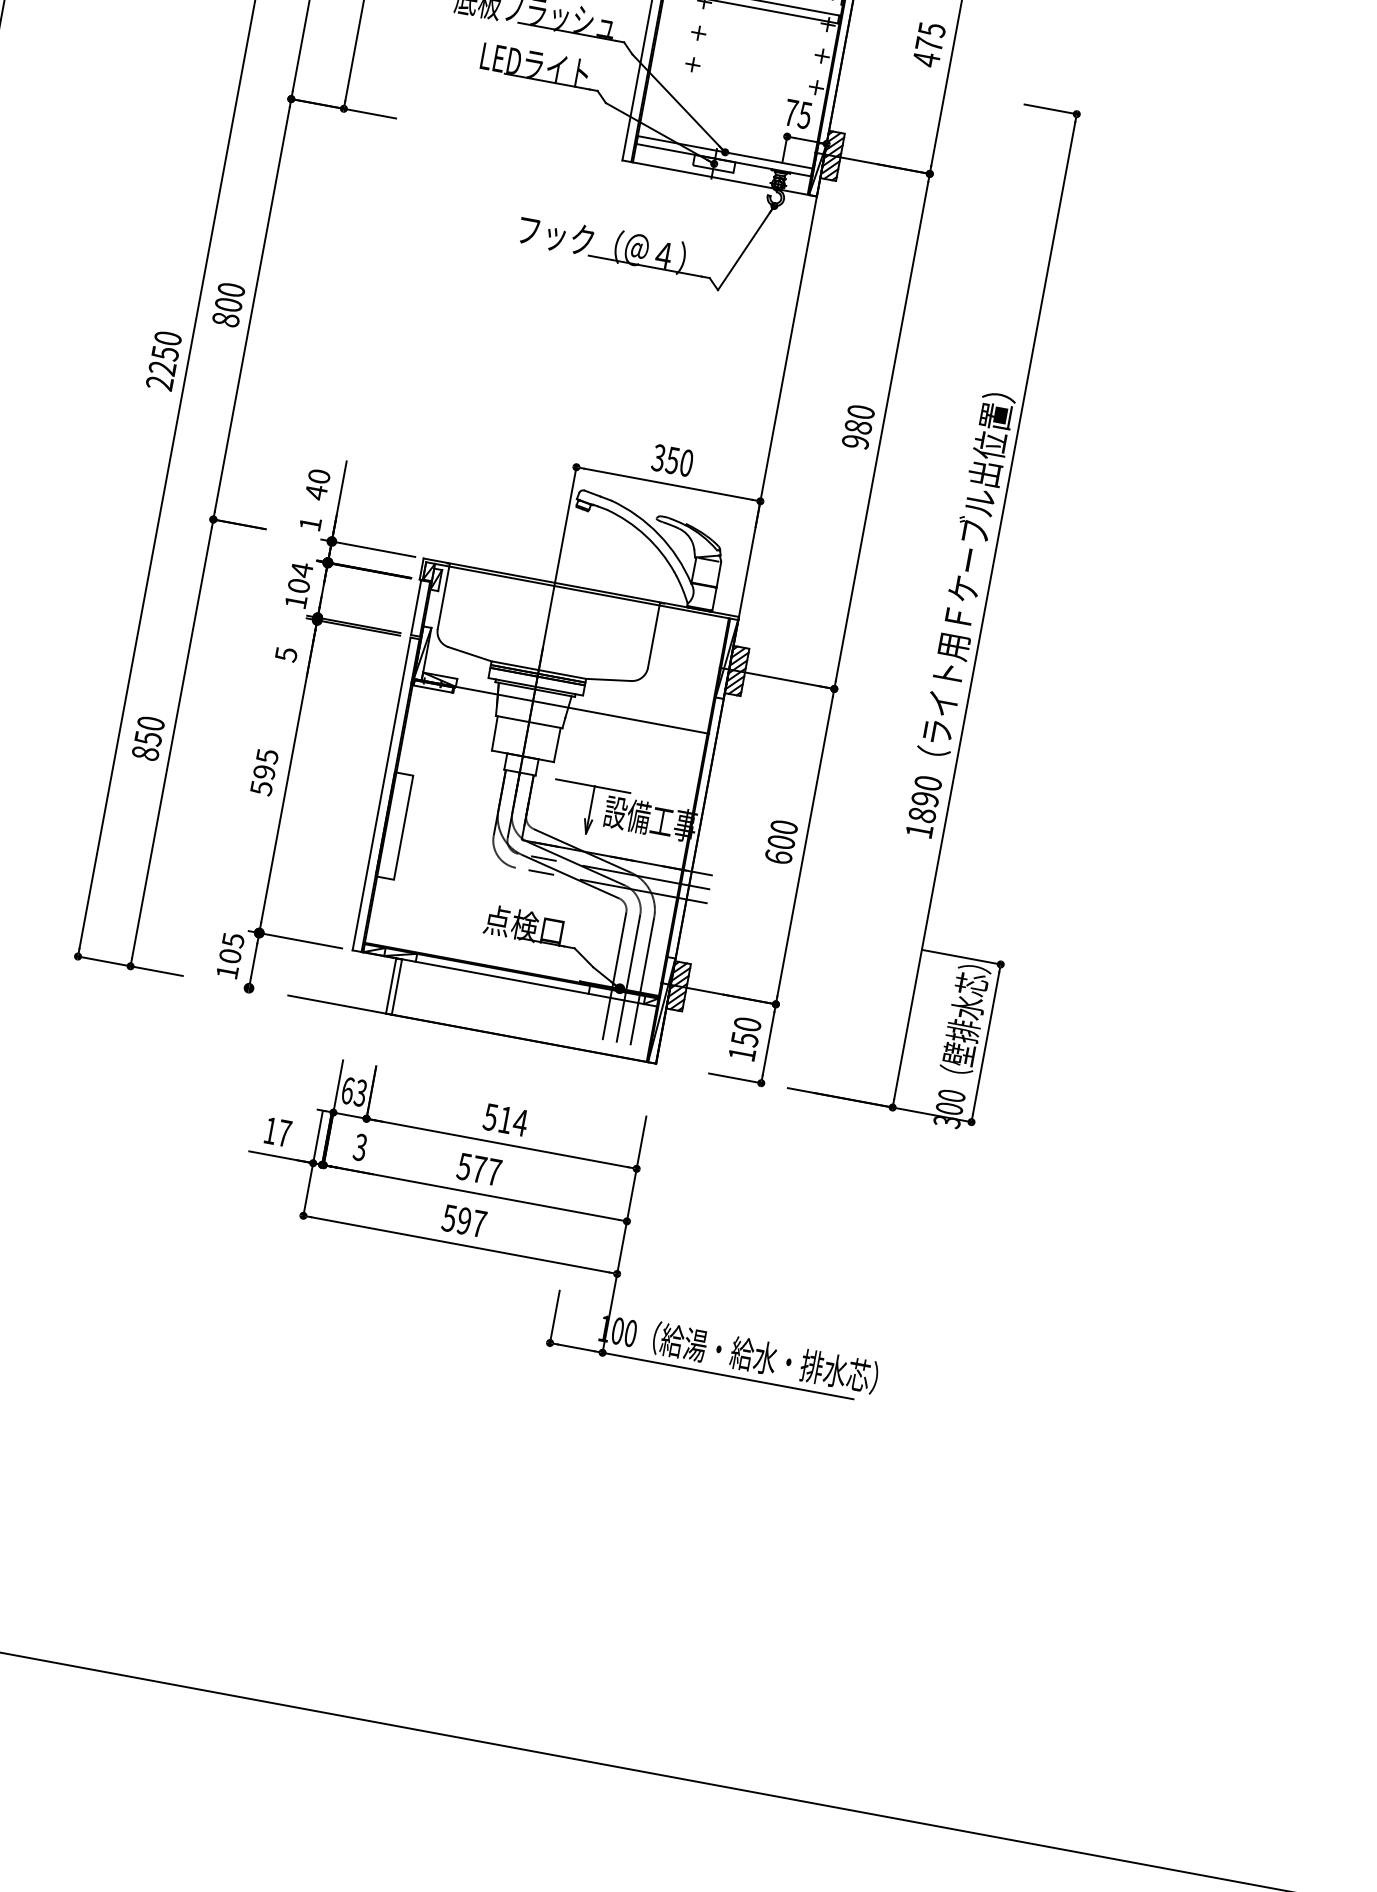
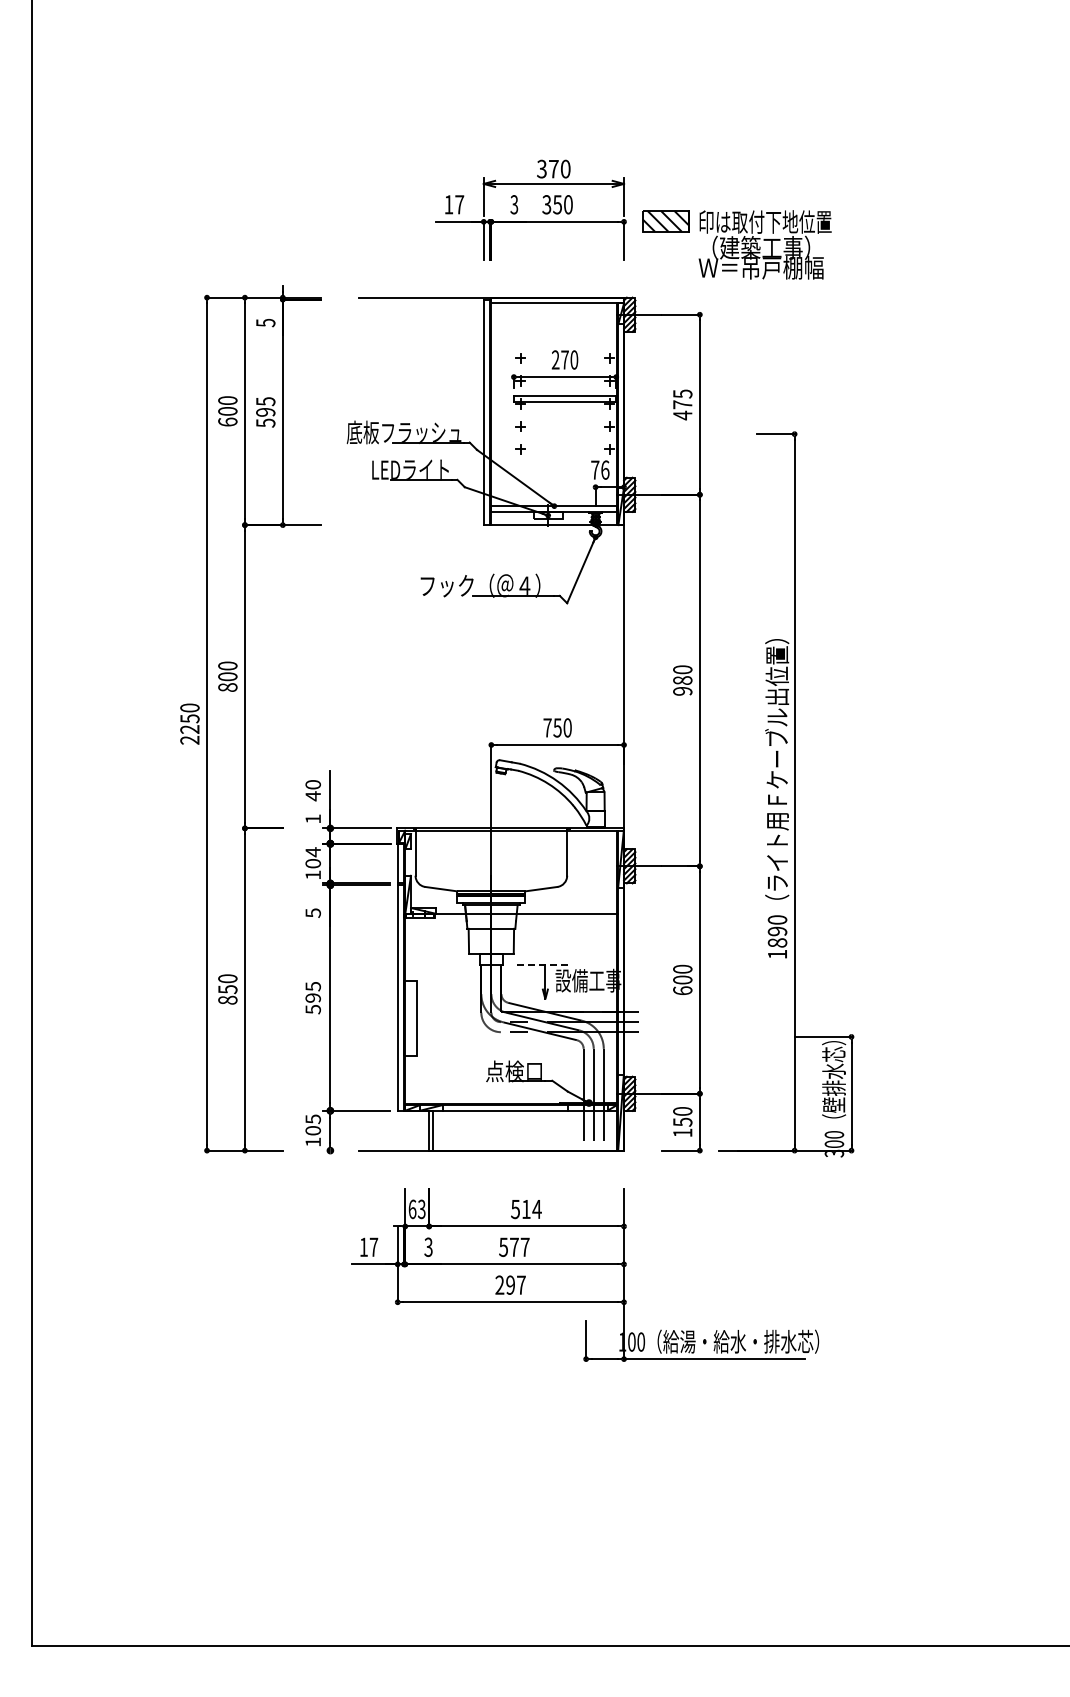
text: (805, 114) -> (605, 469), 75 -> 76
text: (658, 457) -> (547, 727), 350 -> 750
line: (593, 786) -> (544, 965), solid -> dashed
text: (449, 1217) -> (499, 1284), 597 -> 297

